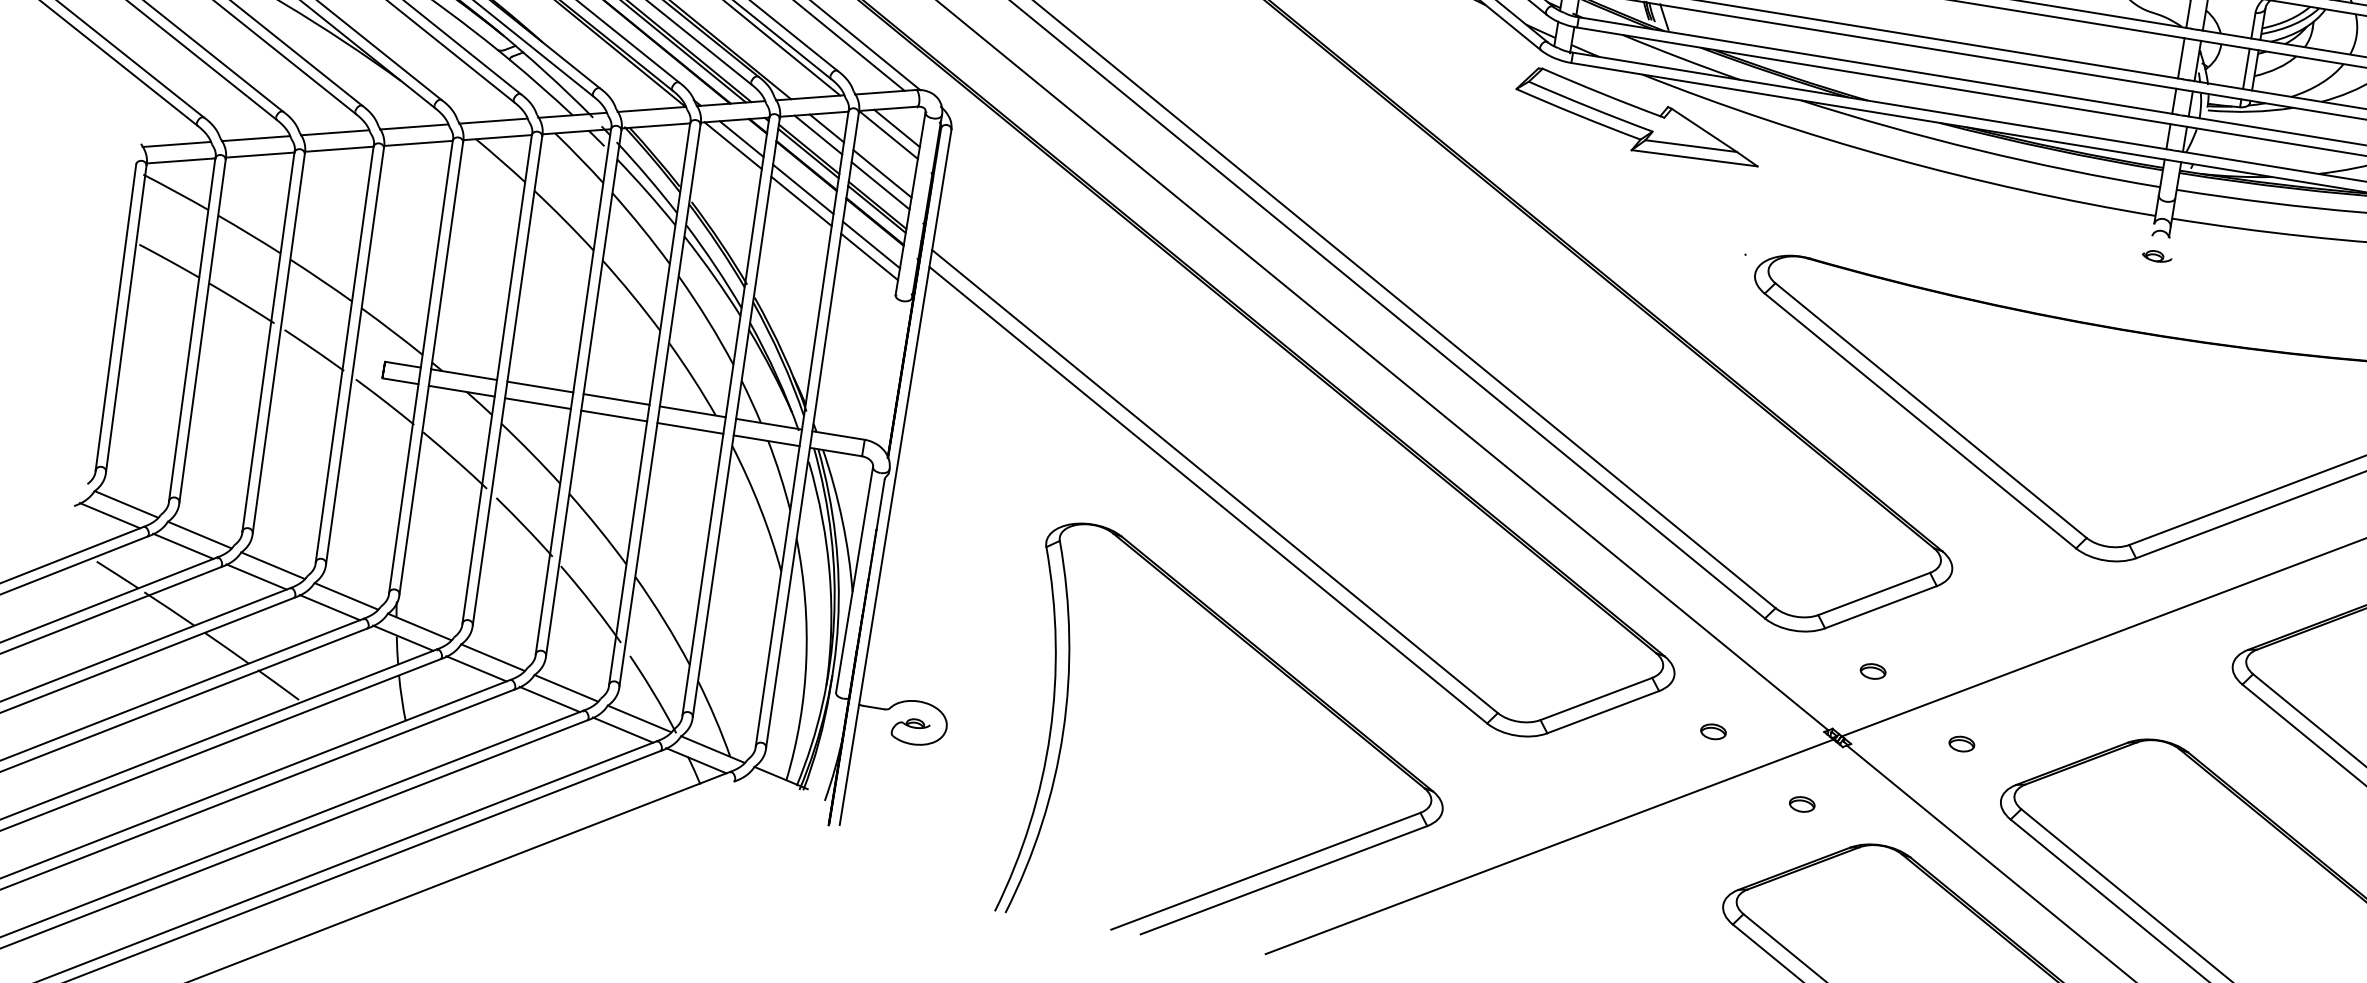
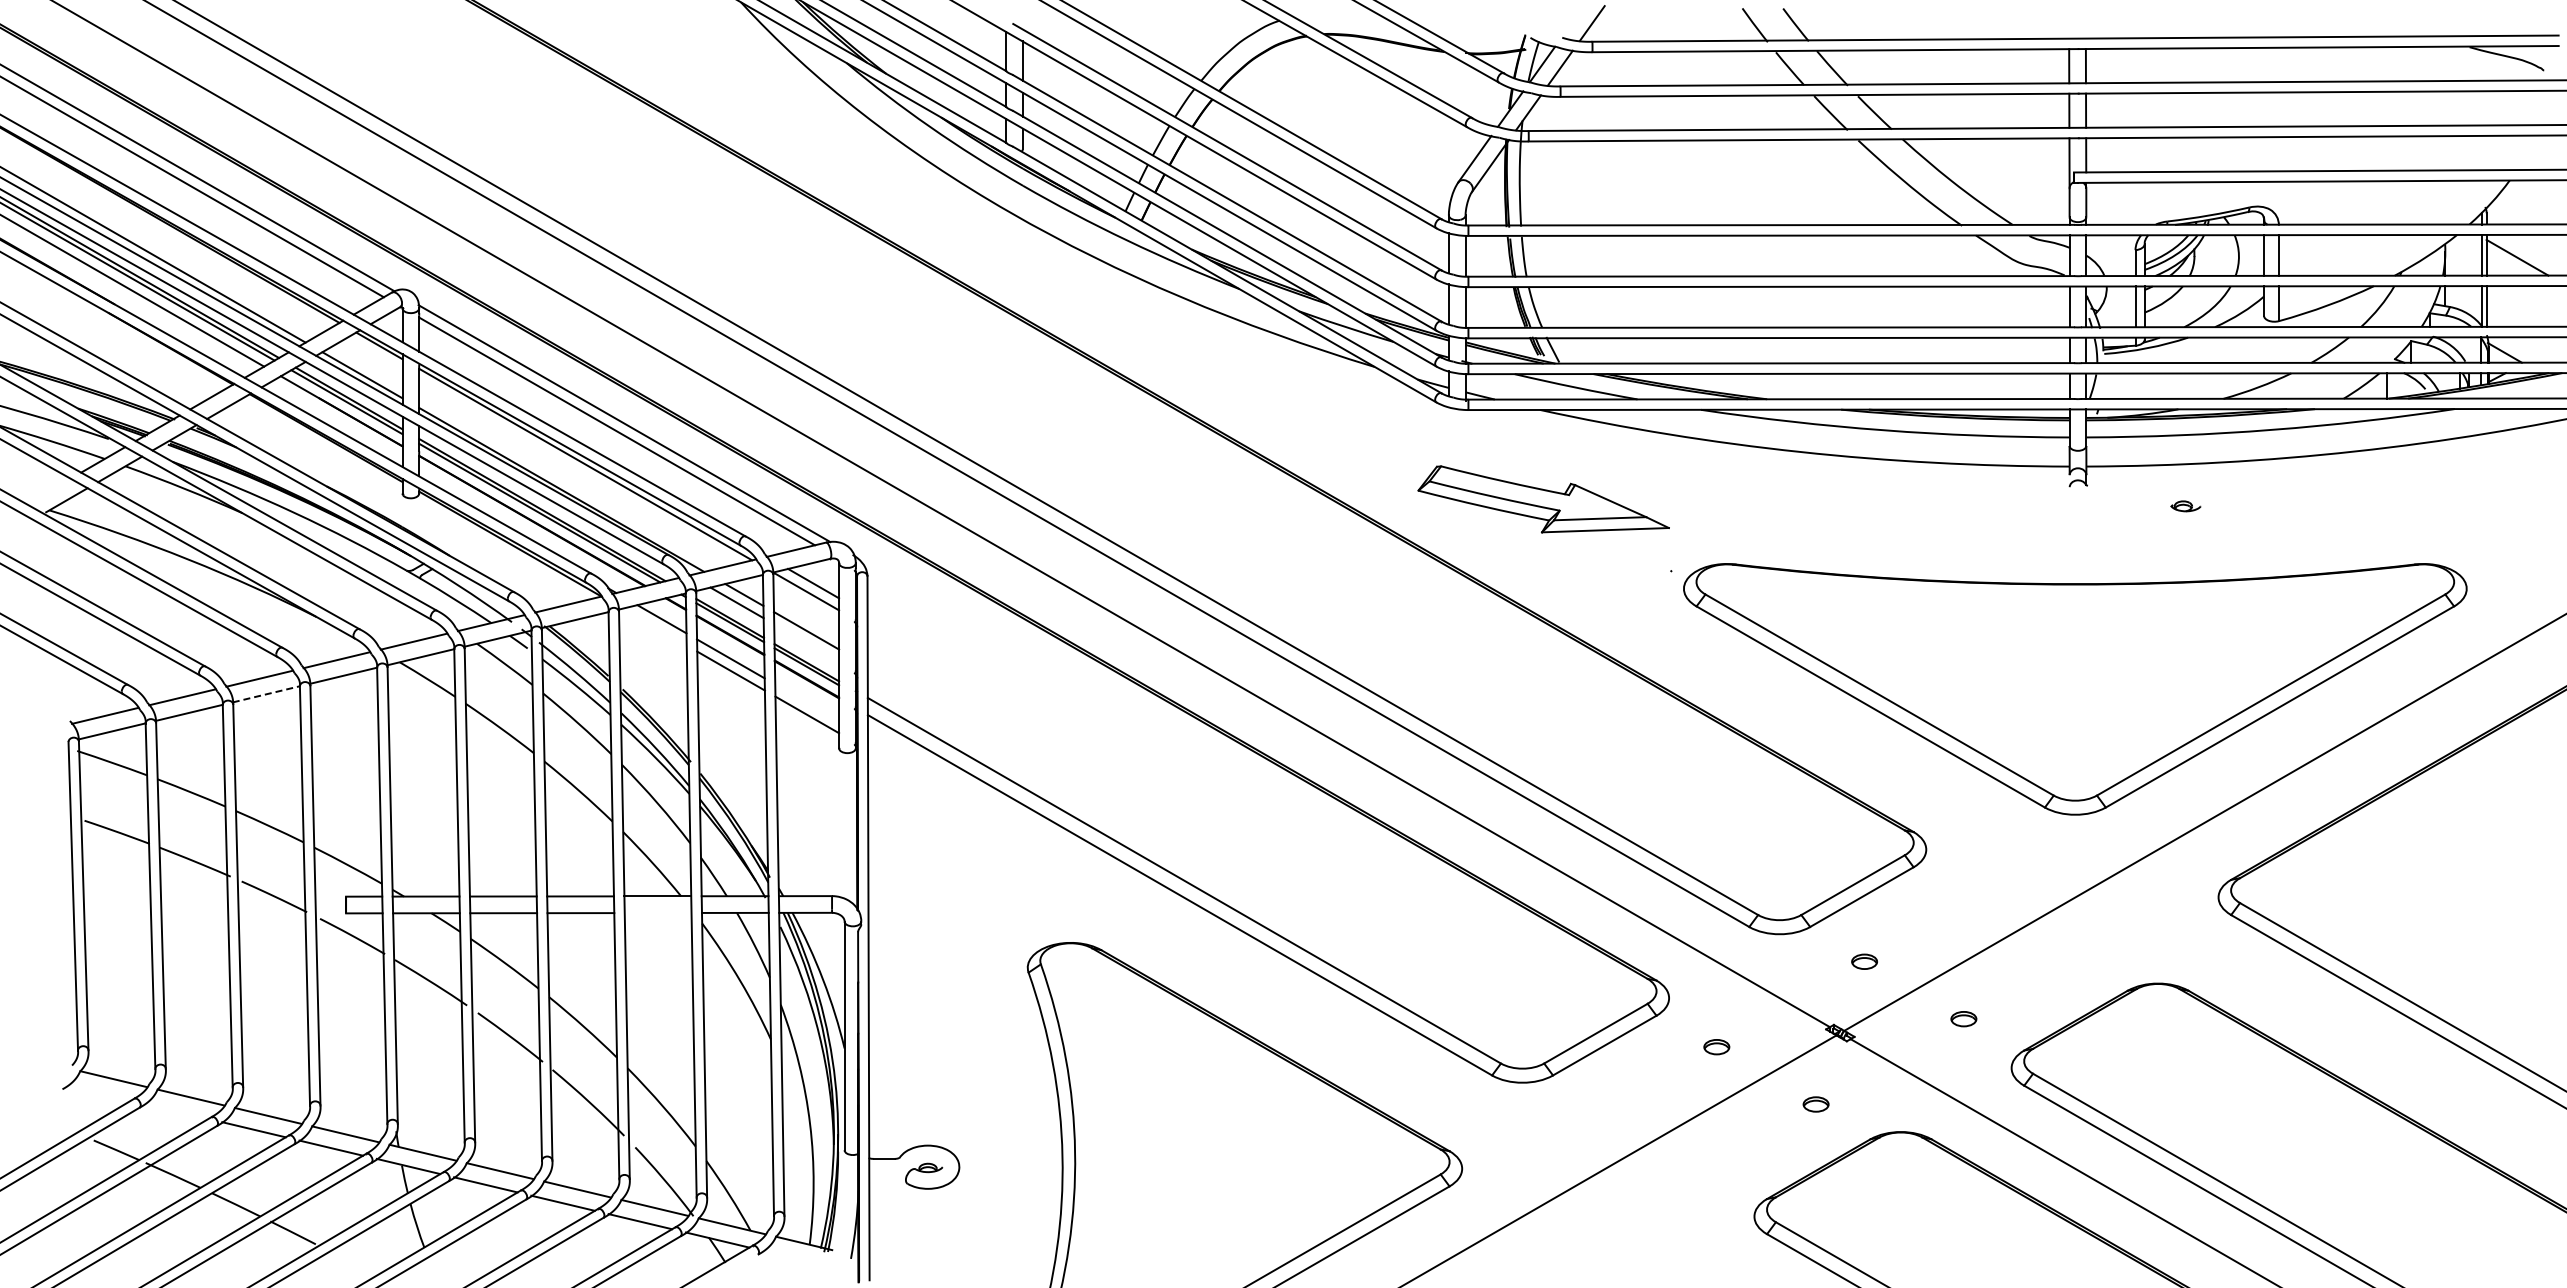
part: (1638, 117) -> (1543, 499), moved
line: (733, 145) -> (654, 626), removed
line: (339, 149) -> (266, 694), solid -> dashed
line: (880, 185) -> (806, 642), removed
line: (871, 244) -> (807, 702), removed
part: (2156, 256) -> (2185, 506), moved
line: (689, 428) -> (657, 913), removed
line: (110, 515) -> (99, 1092), removed
line: (183, 545) -> (176, 1110), removed

